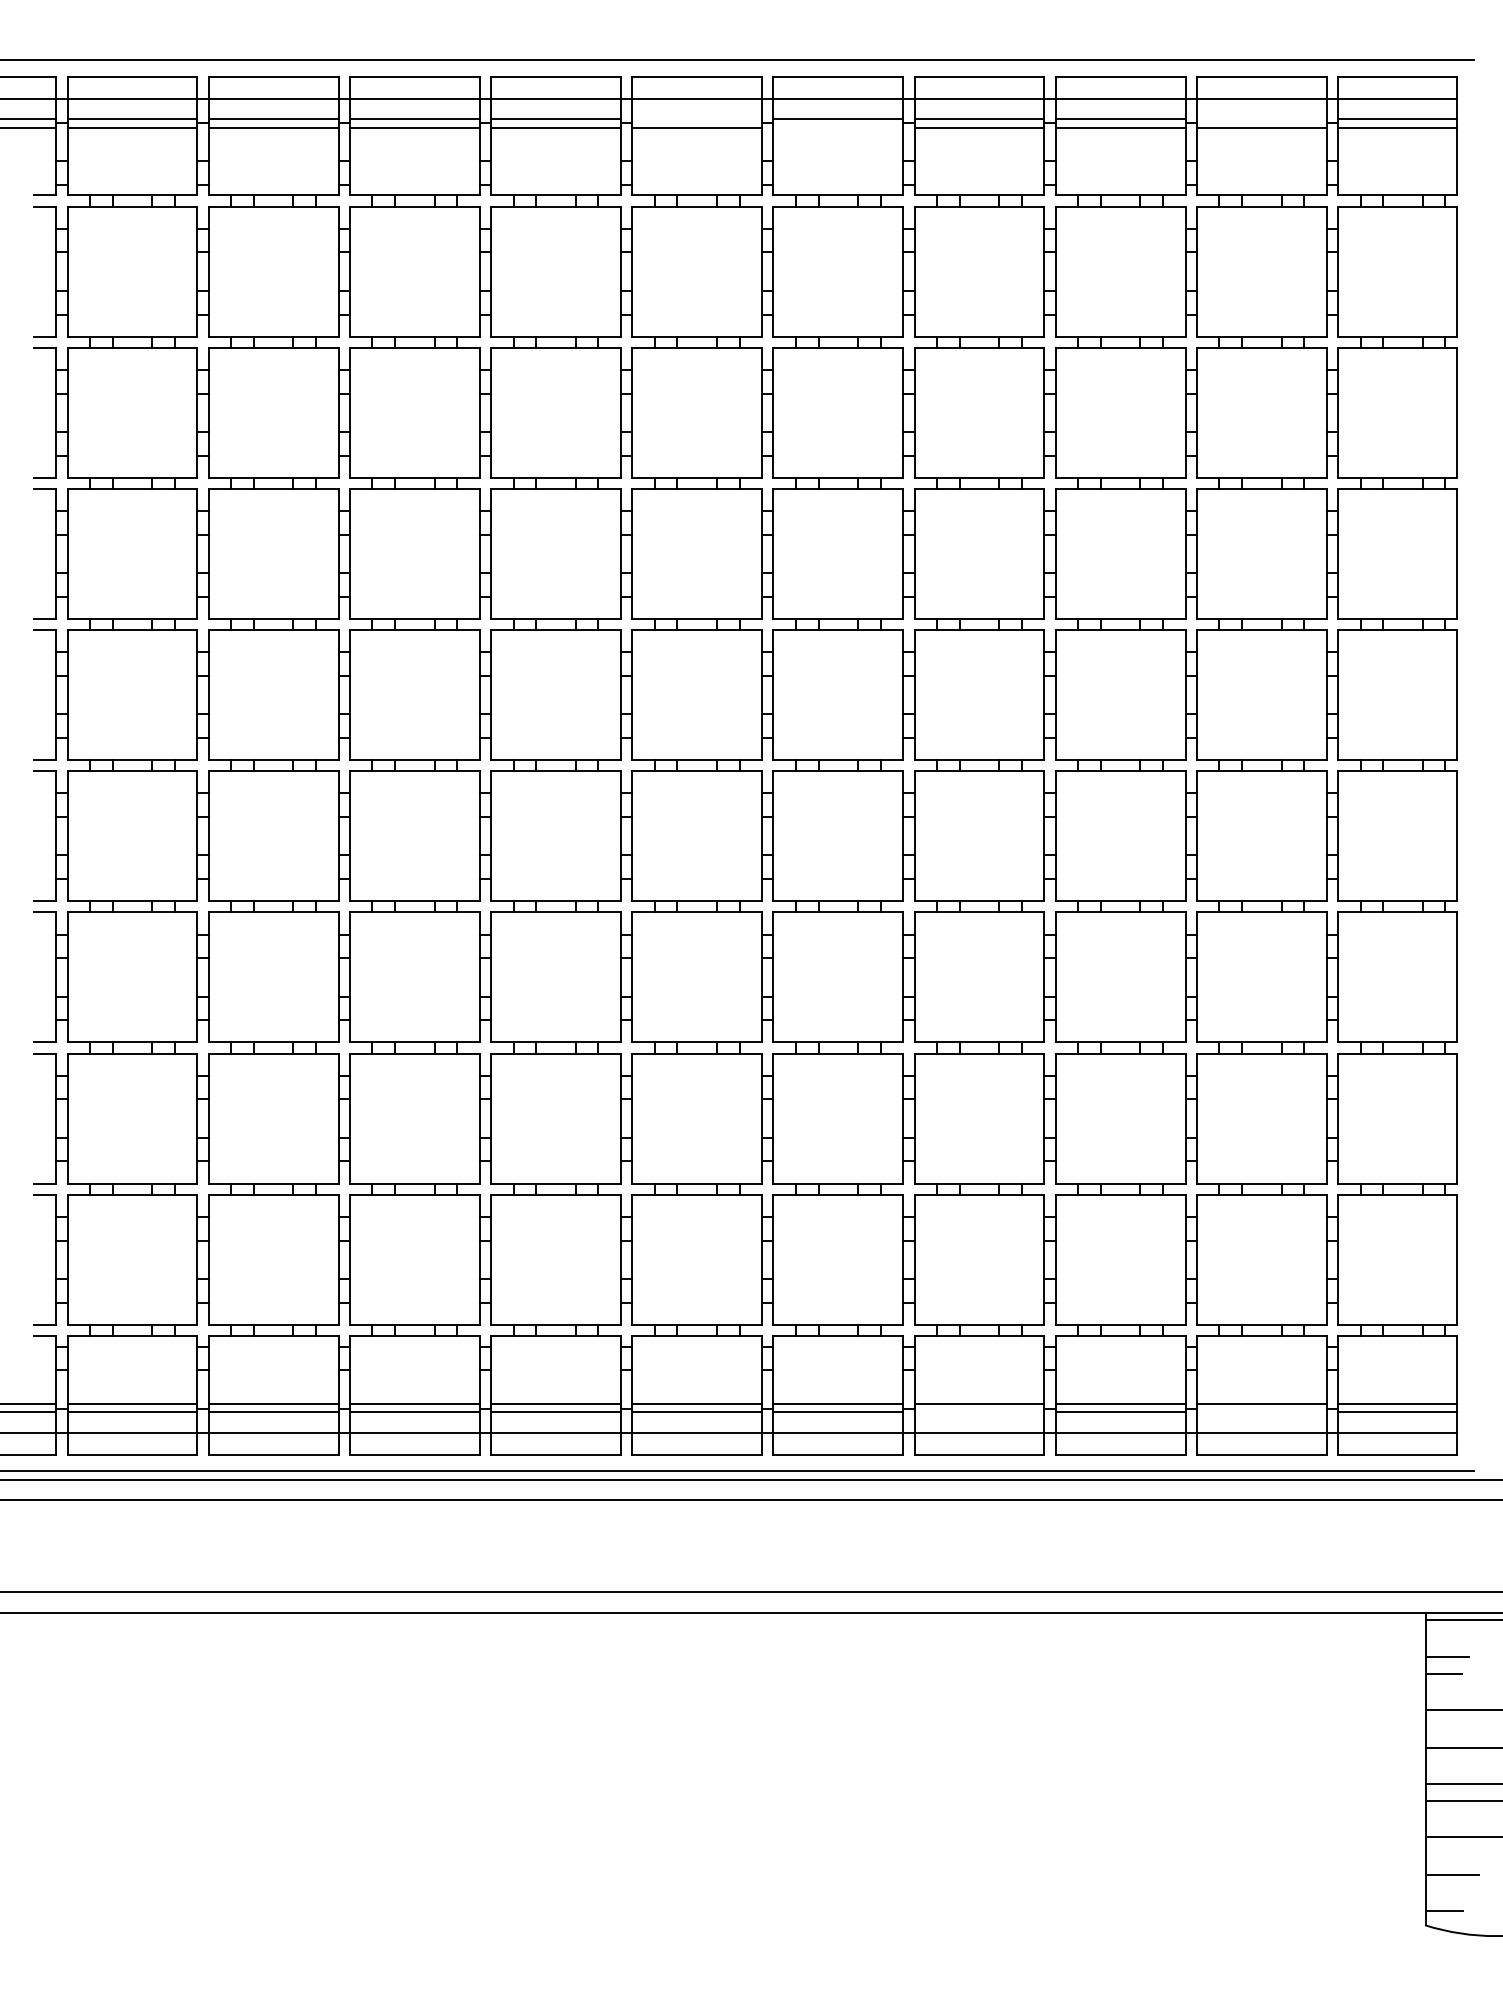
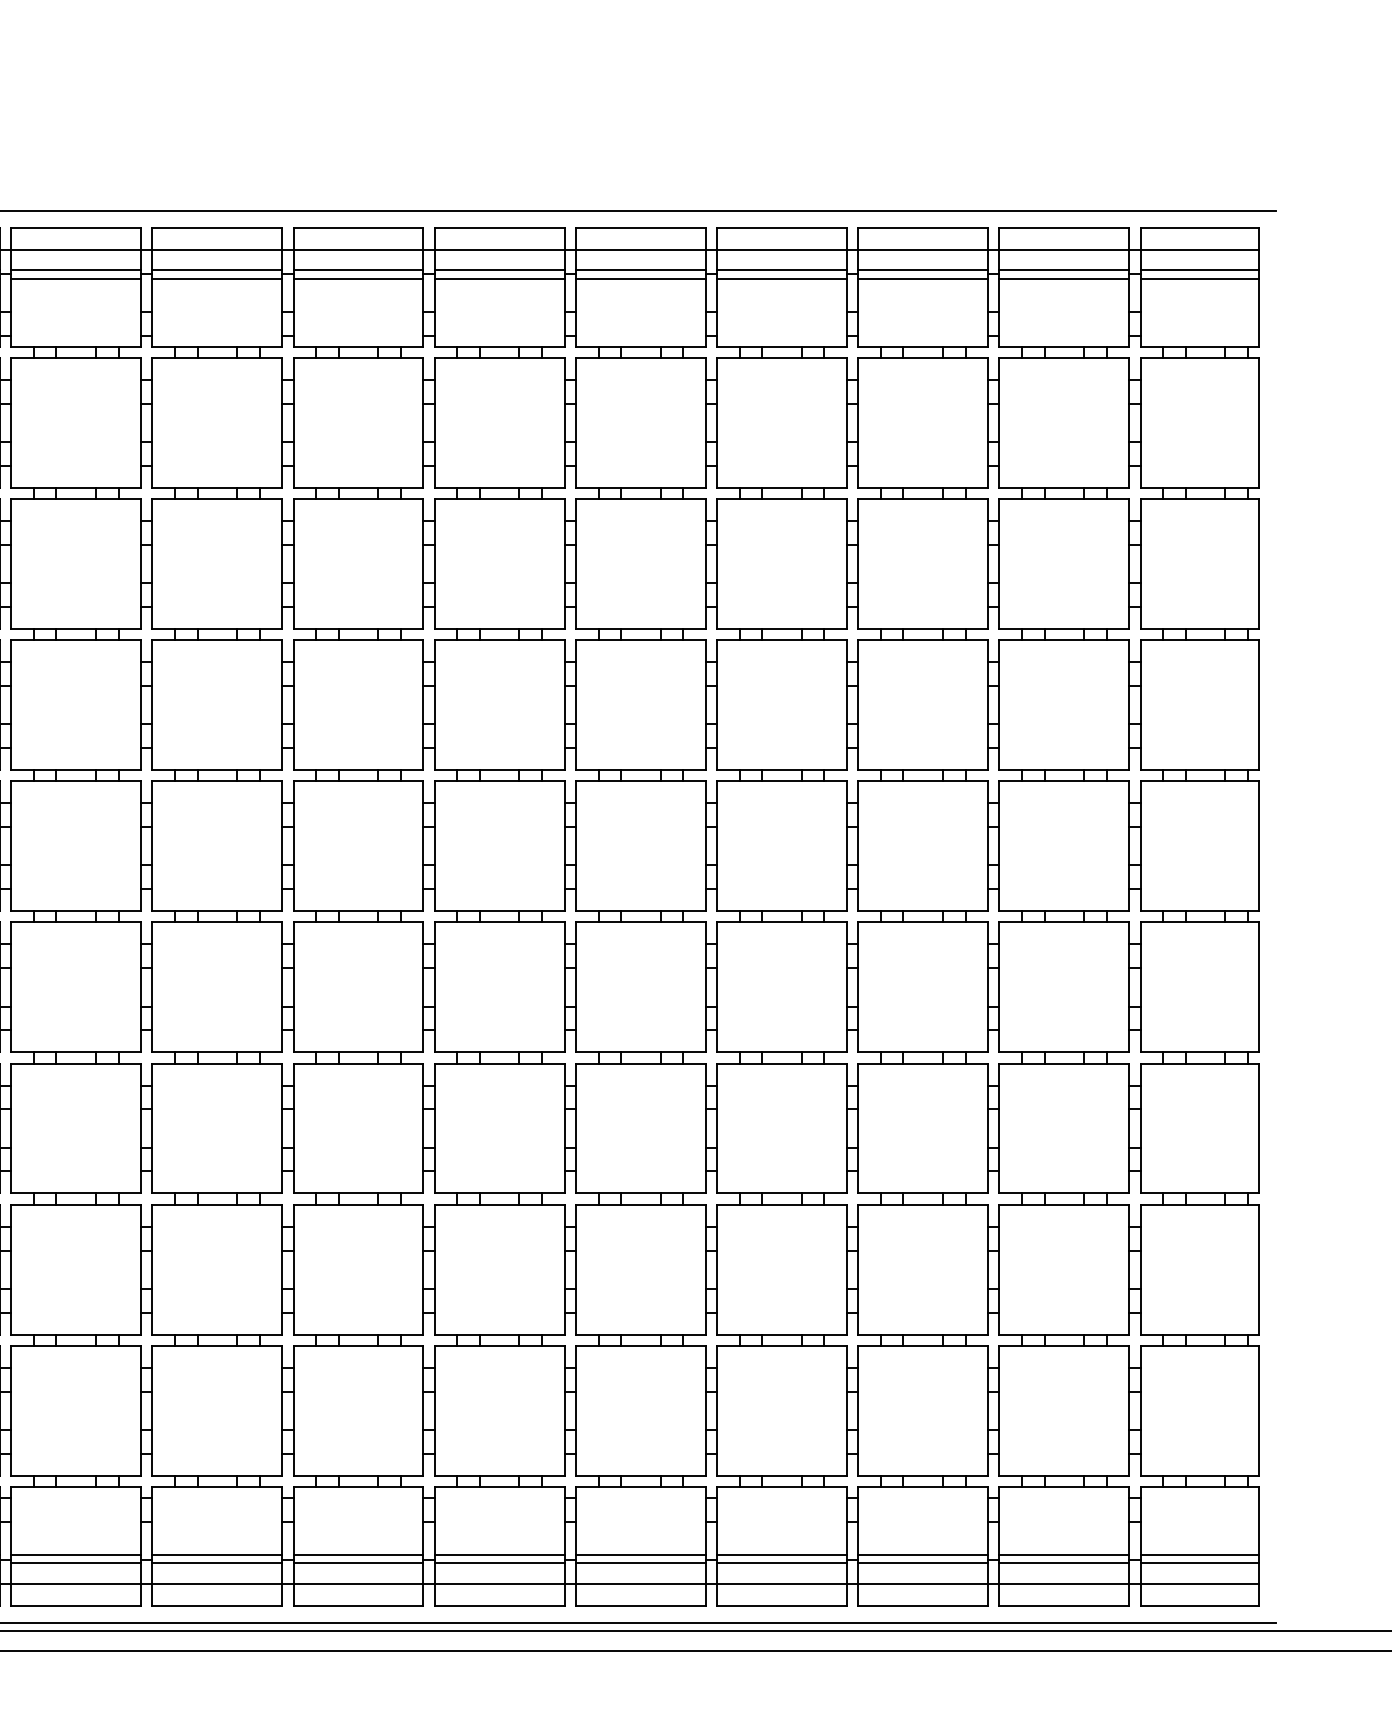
line: (697, 119) -> (500, 270), added
line: (1261, 119) -> (1064, 270), added
line: (838, 127) -> (641, 278), added
line: (979, 1412) -> (782, 1563), added
line: (1261, 1412) -> (1064, 1563), added

